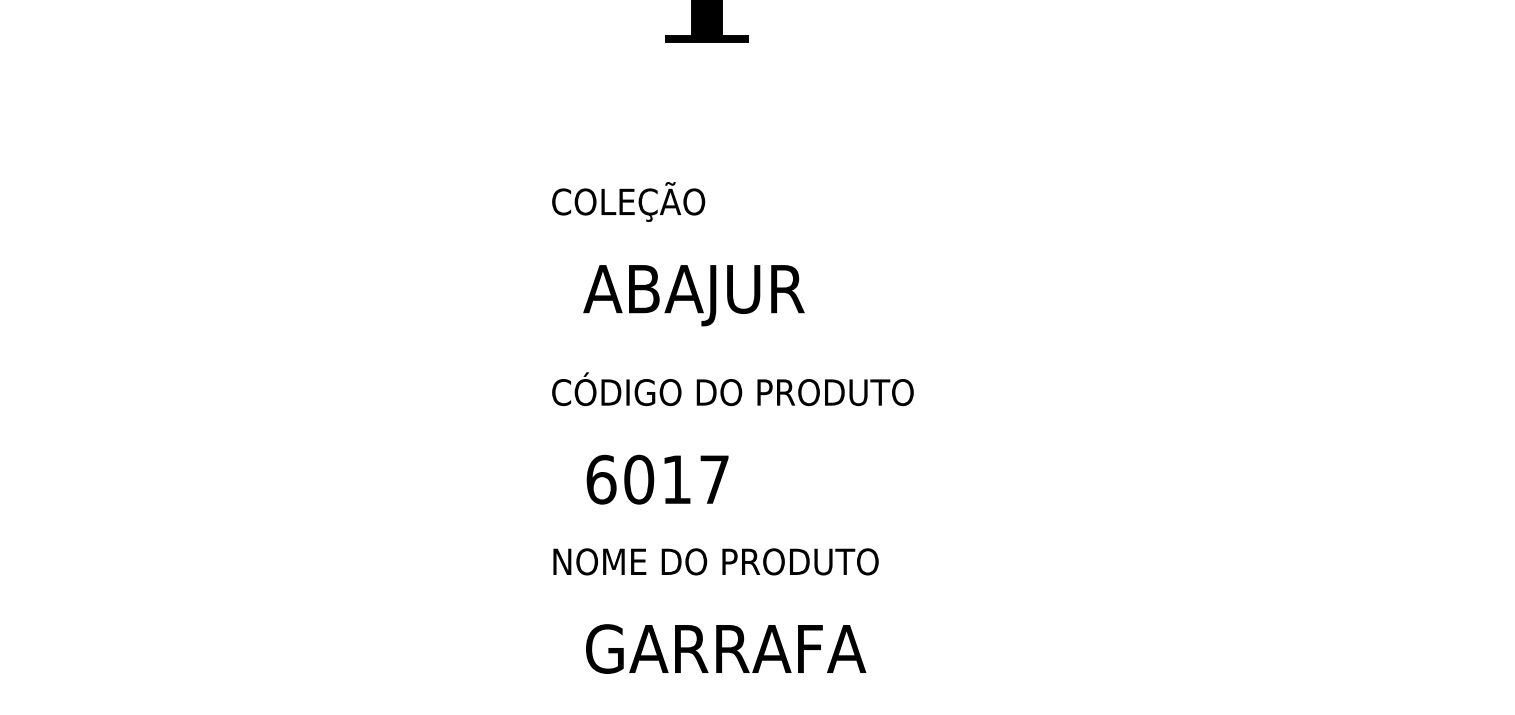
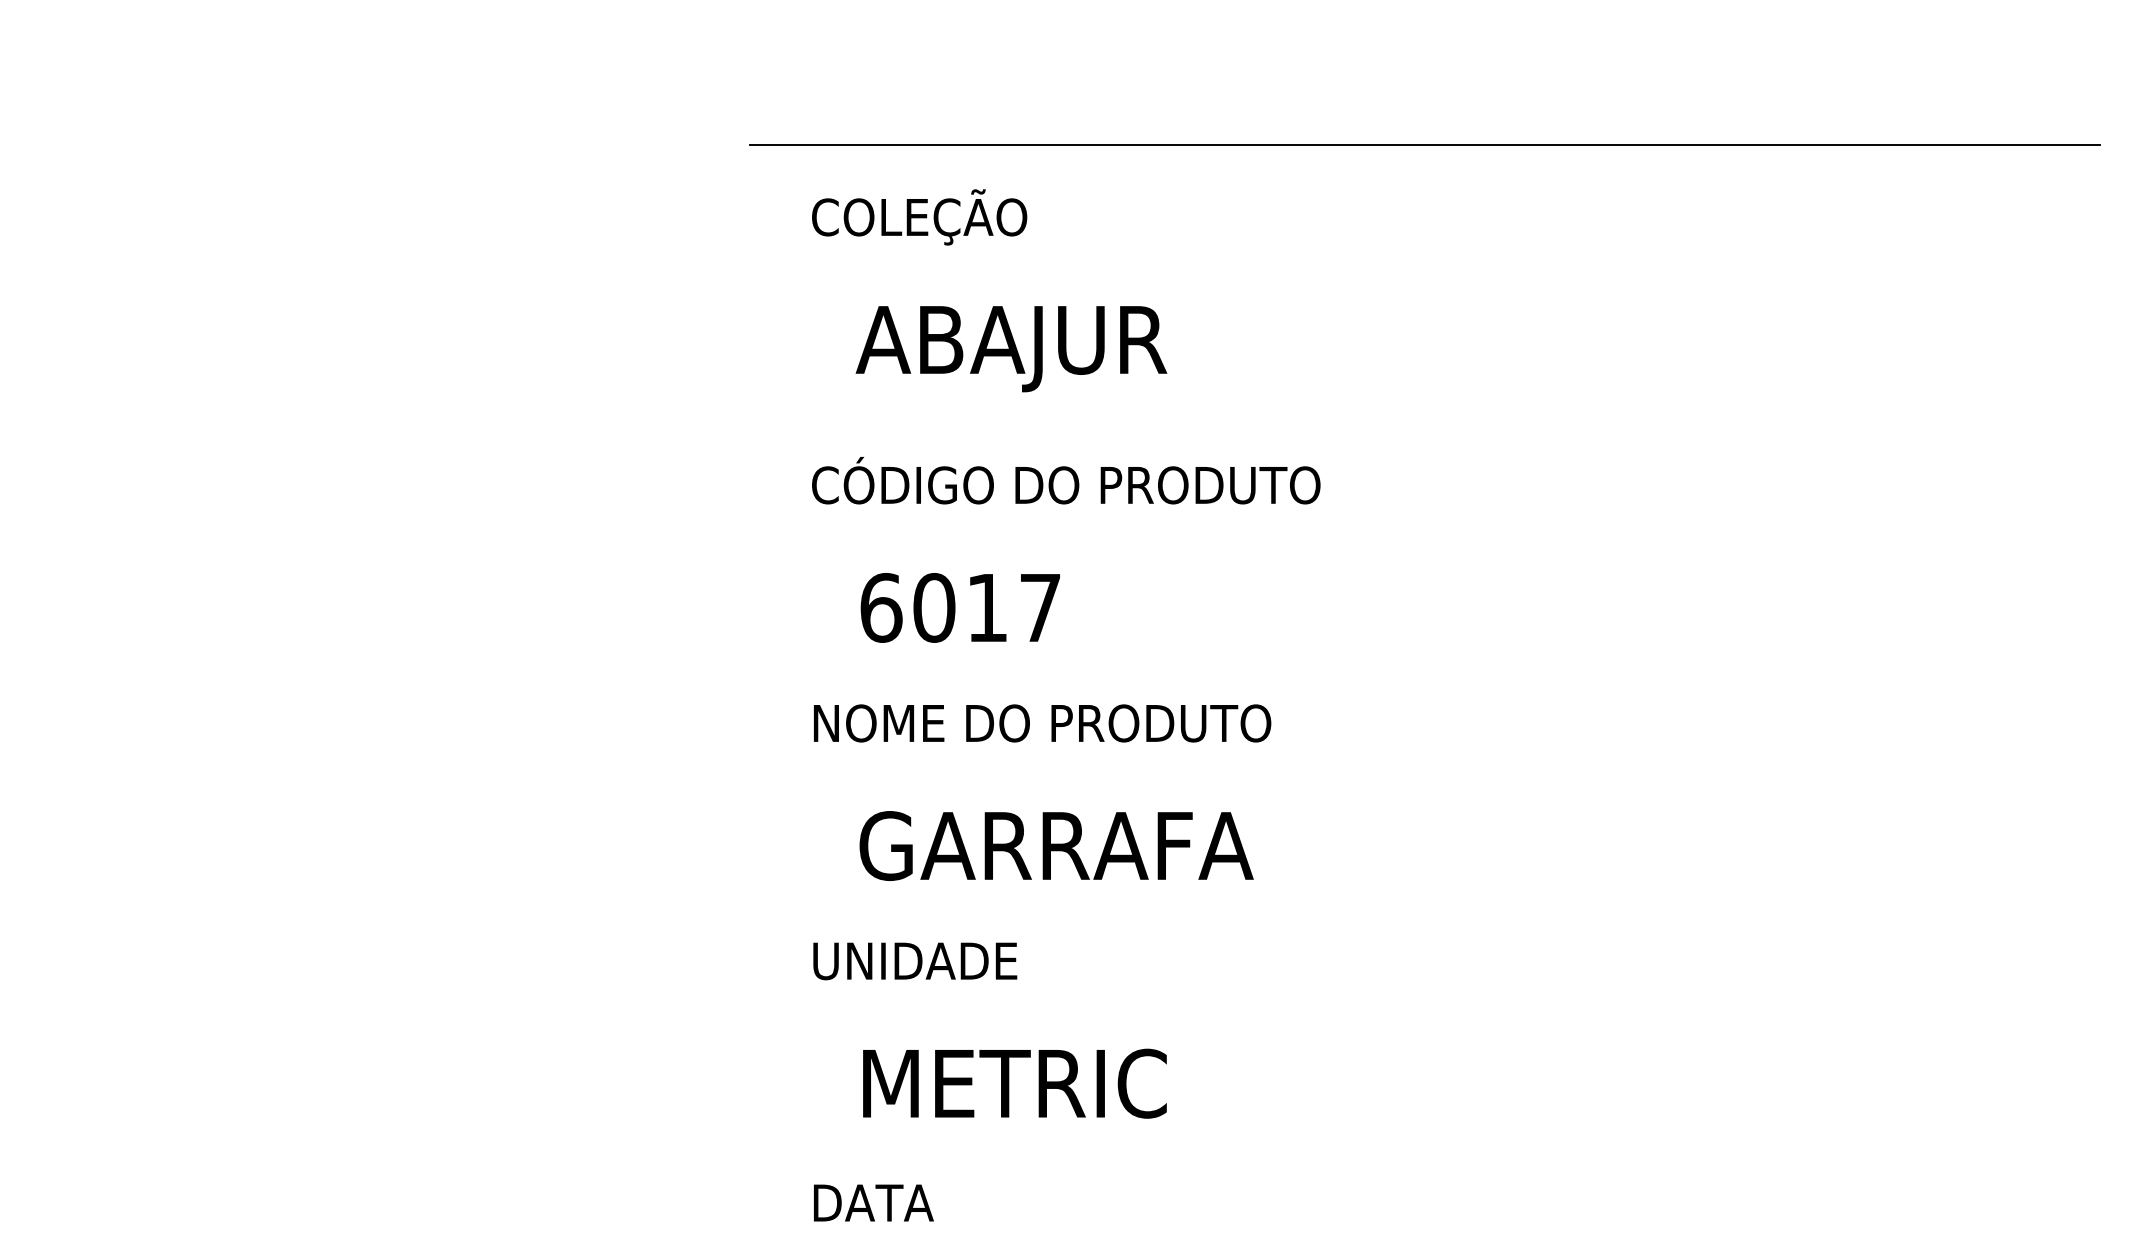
line: (987, 150) -> (1424, 145), added

